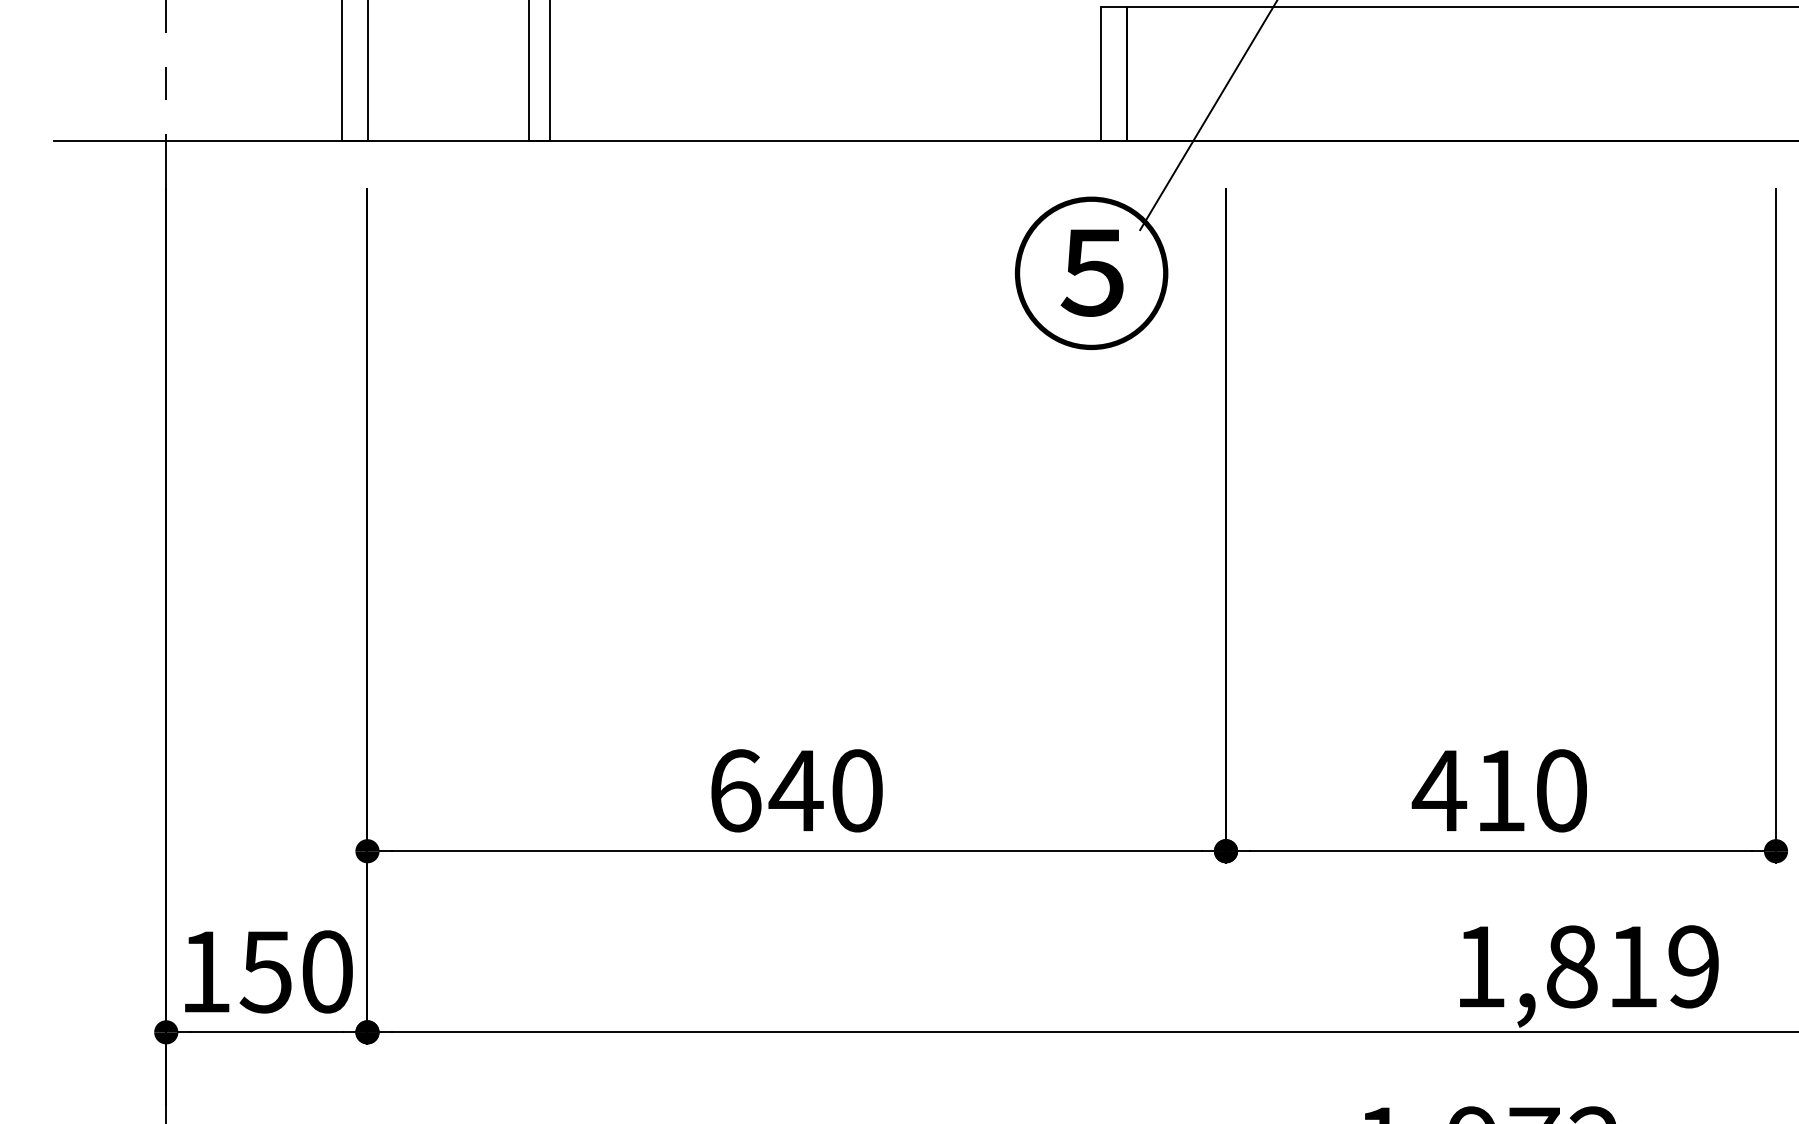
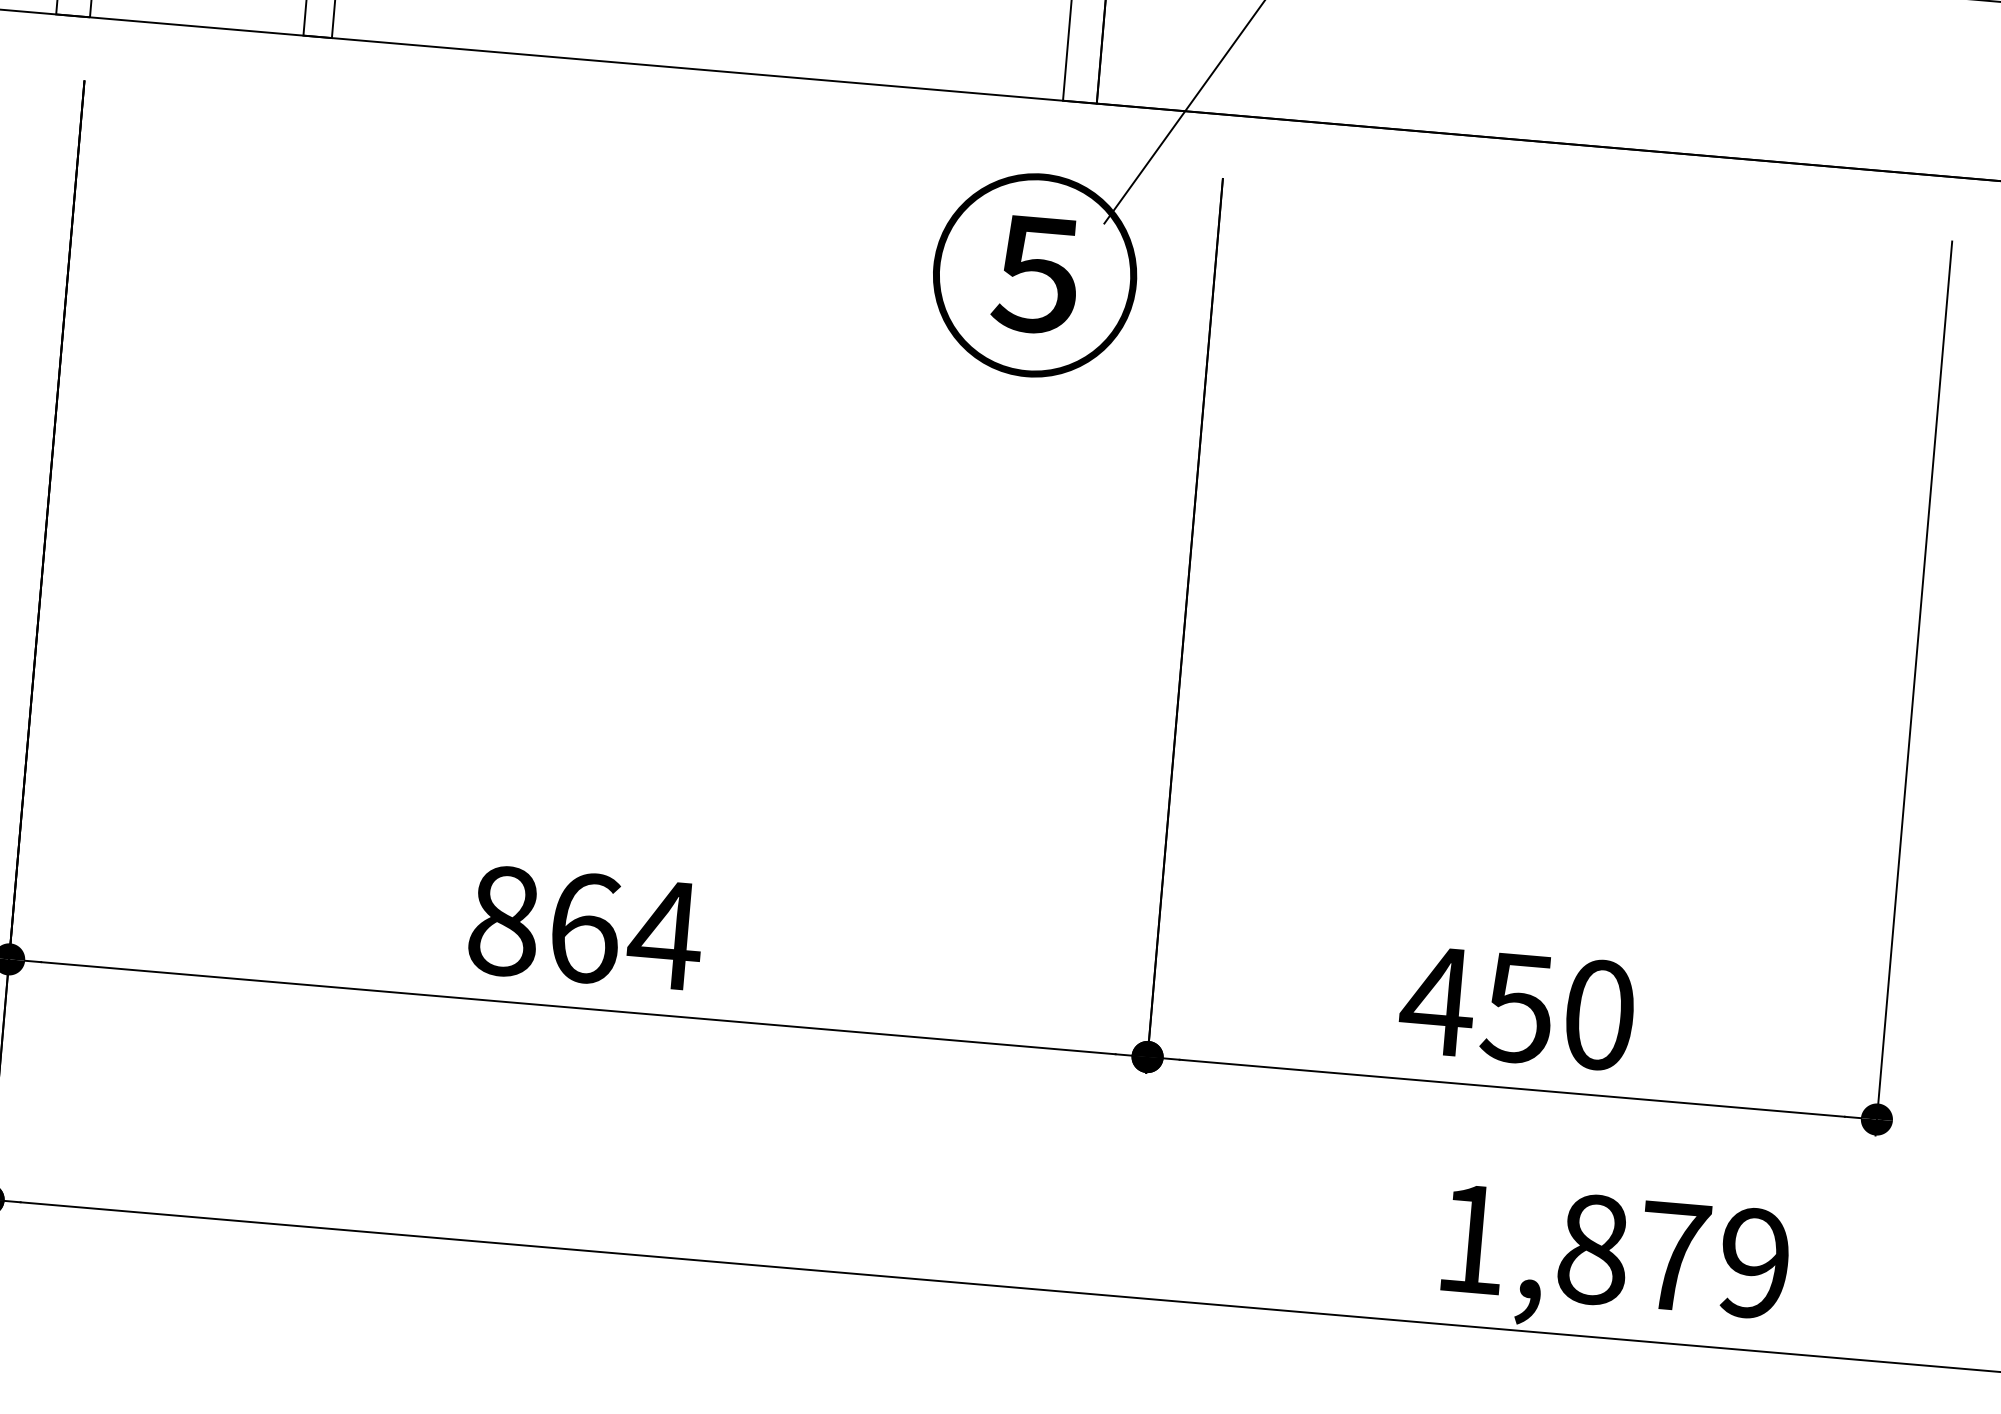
text: (797, 790) -> (586, 927), 640 -> 864
text: (1499, 791) -> (1517, 1008), 410 -> 450
text: (1633, 966) -> (1674, 1256), 1,819 -> 1,879

